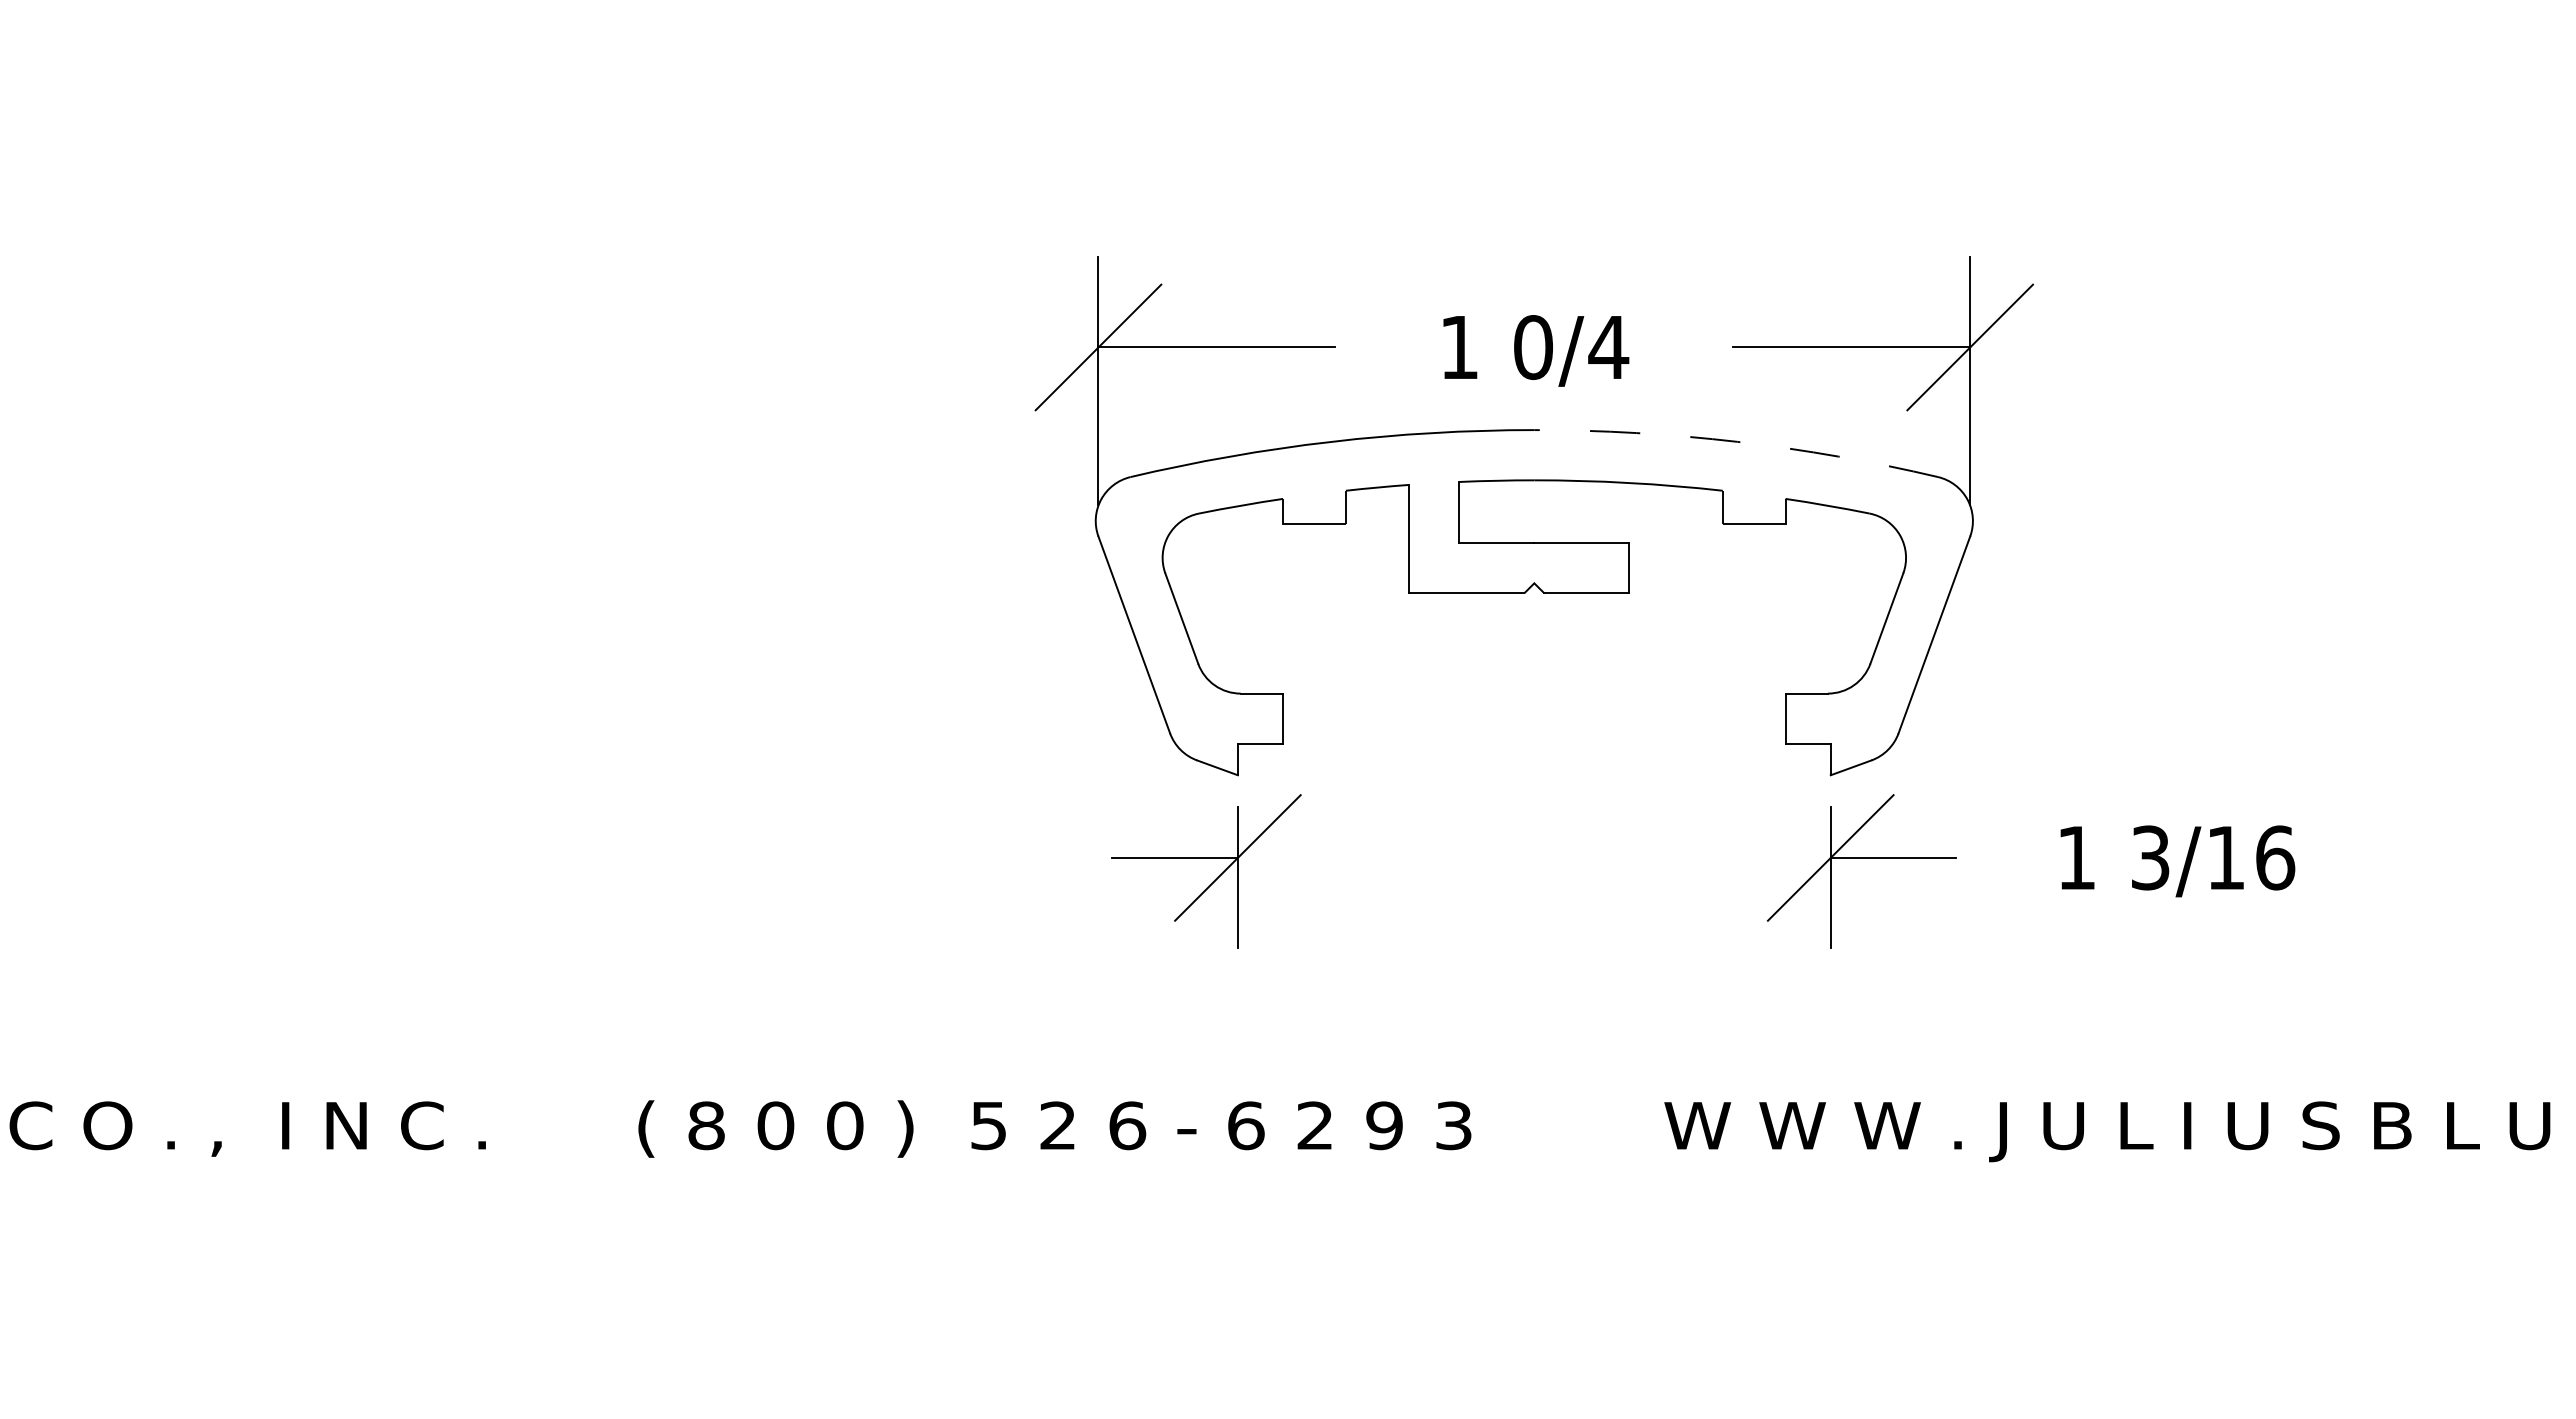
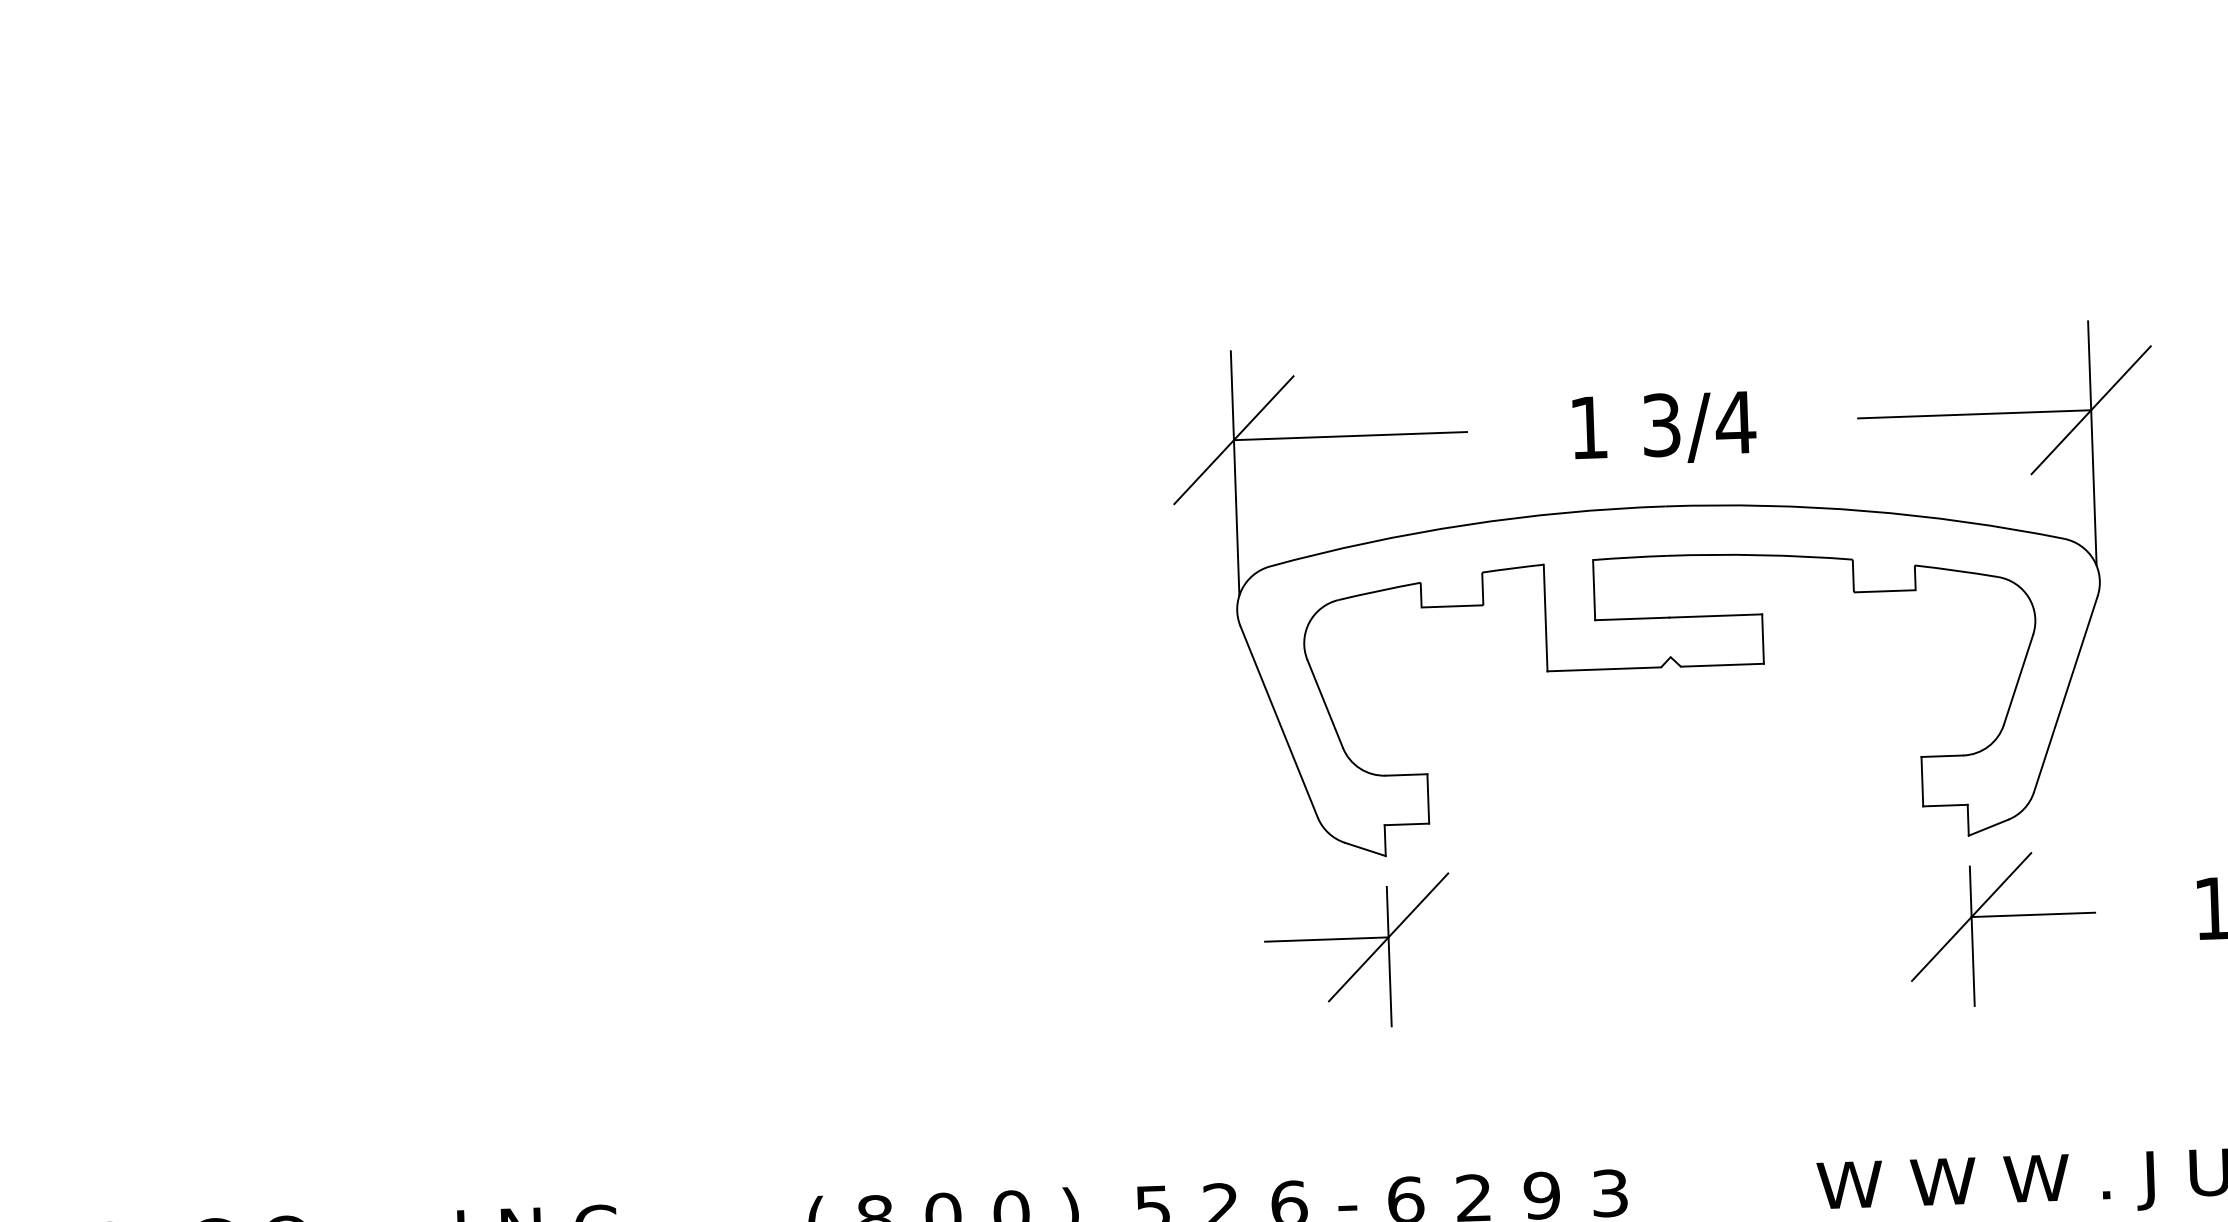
text: (1533, 347) -> (1661, 425), 0/4 -> 3/4
arc: (1737, 441) -> (1865, 510), dashed -> solid

